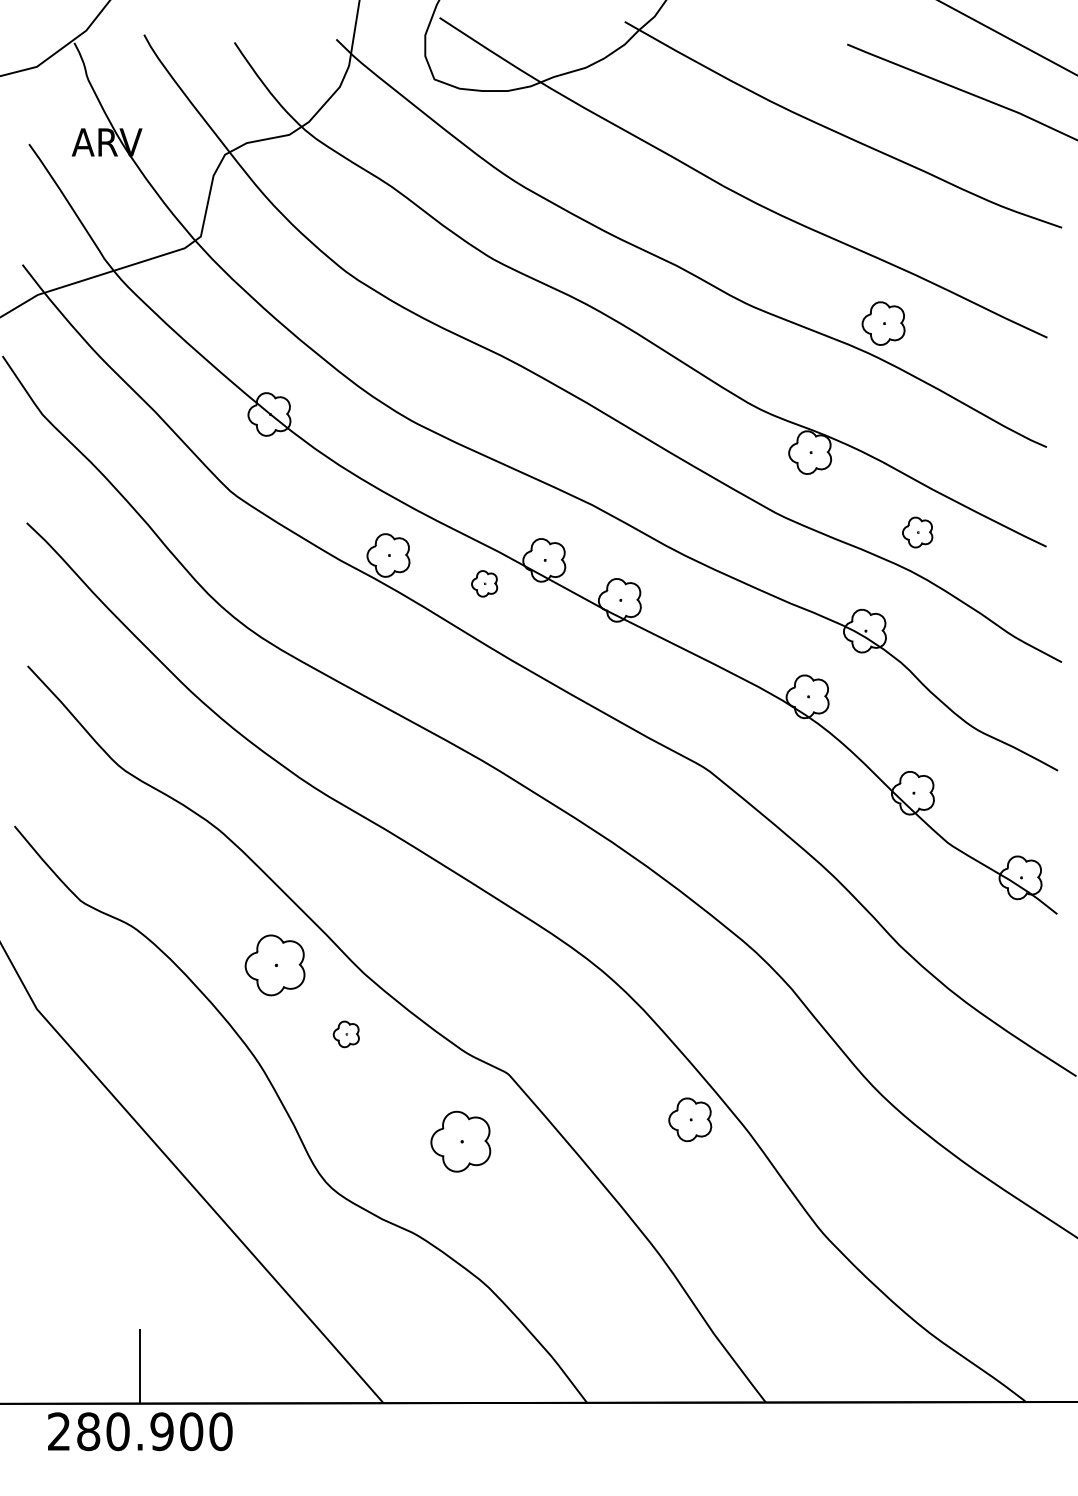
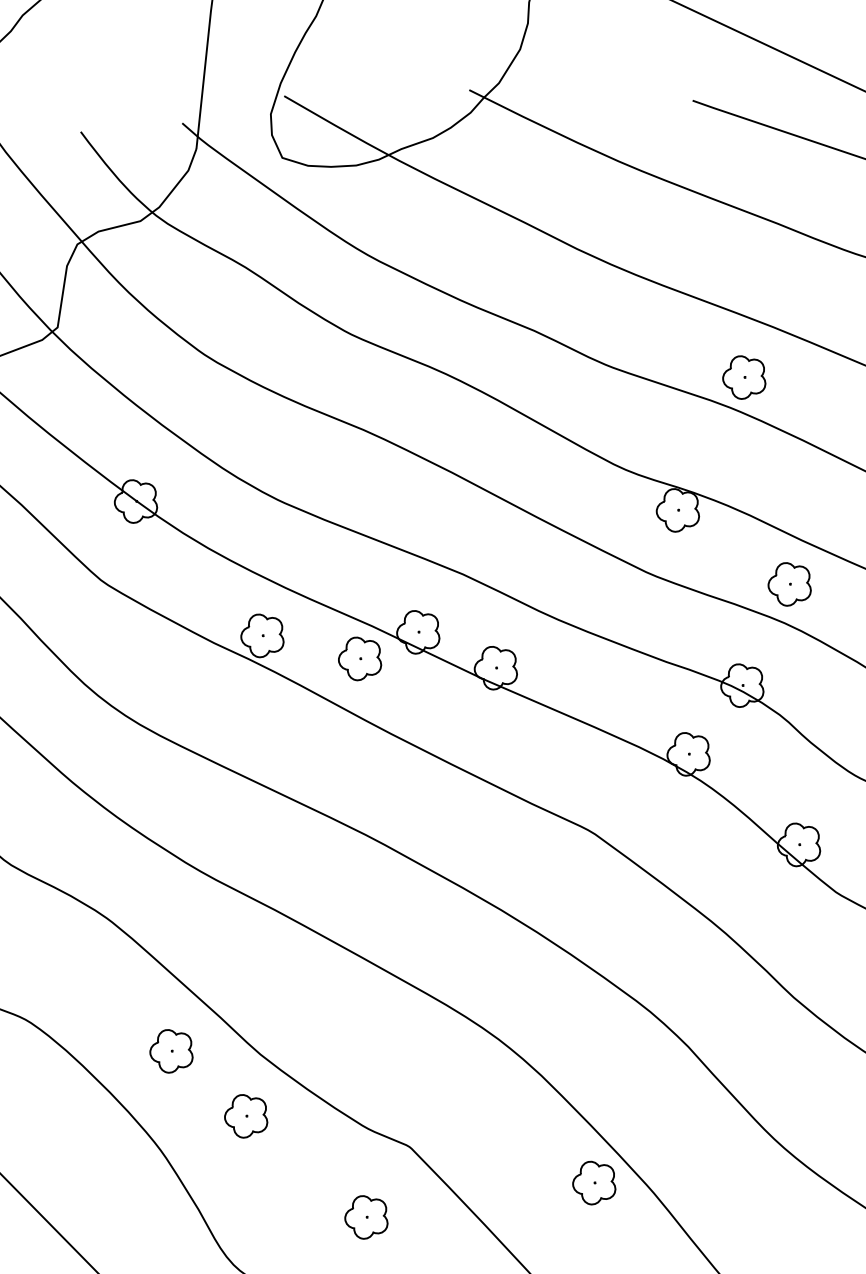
part: (917, 532) -> (789, 584), size x1.43
part: (484, 583) -> (359, 658), size x1.67
part: (275, 965) -> (171, 1051), size x0.71
part: (346, 1034) -> (246, 1116), size x1.67
part: (460, 1141) -> (365, 1217), size x0.71

